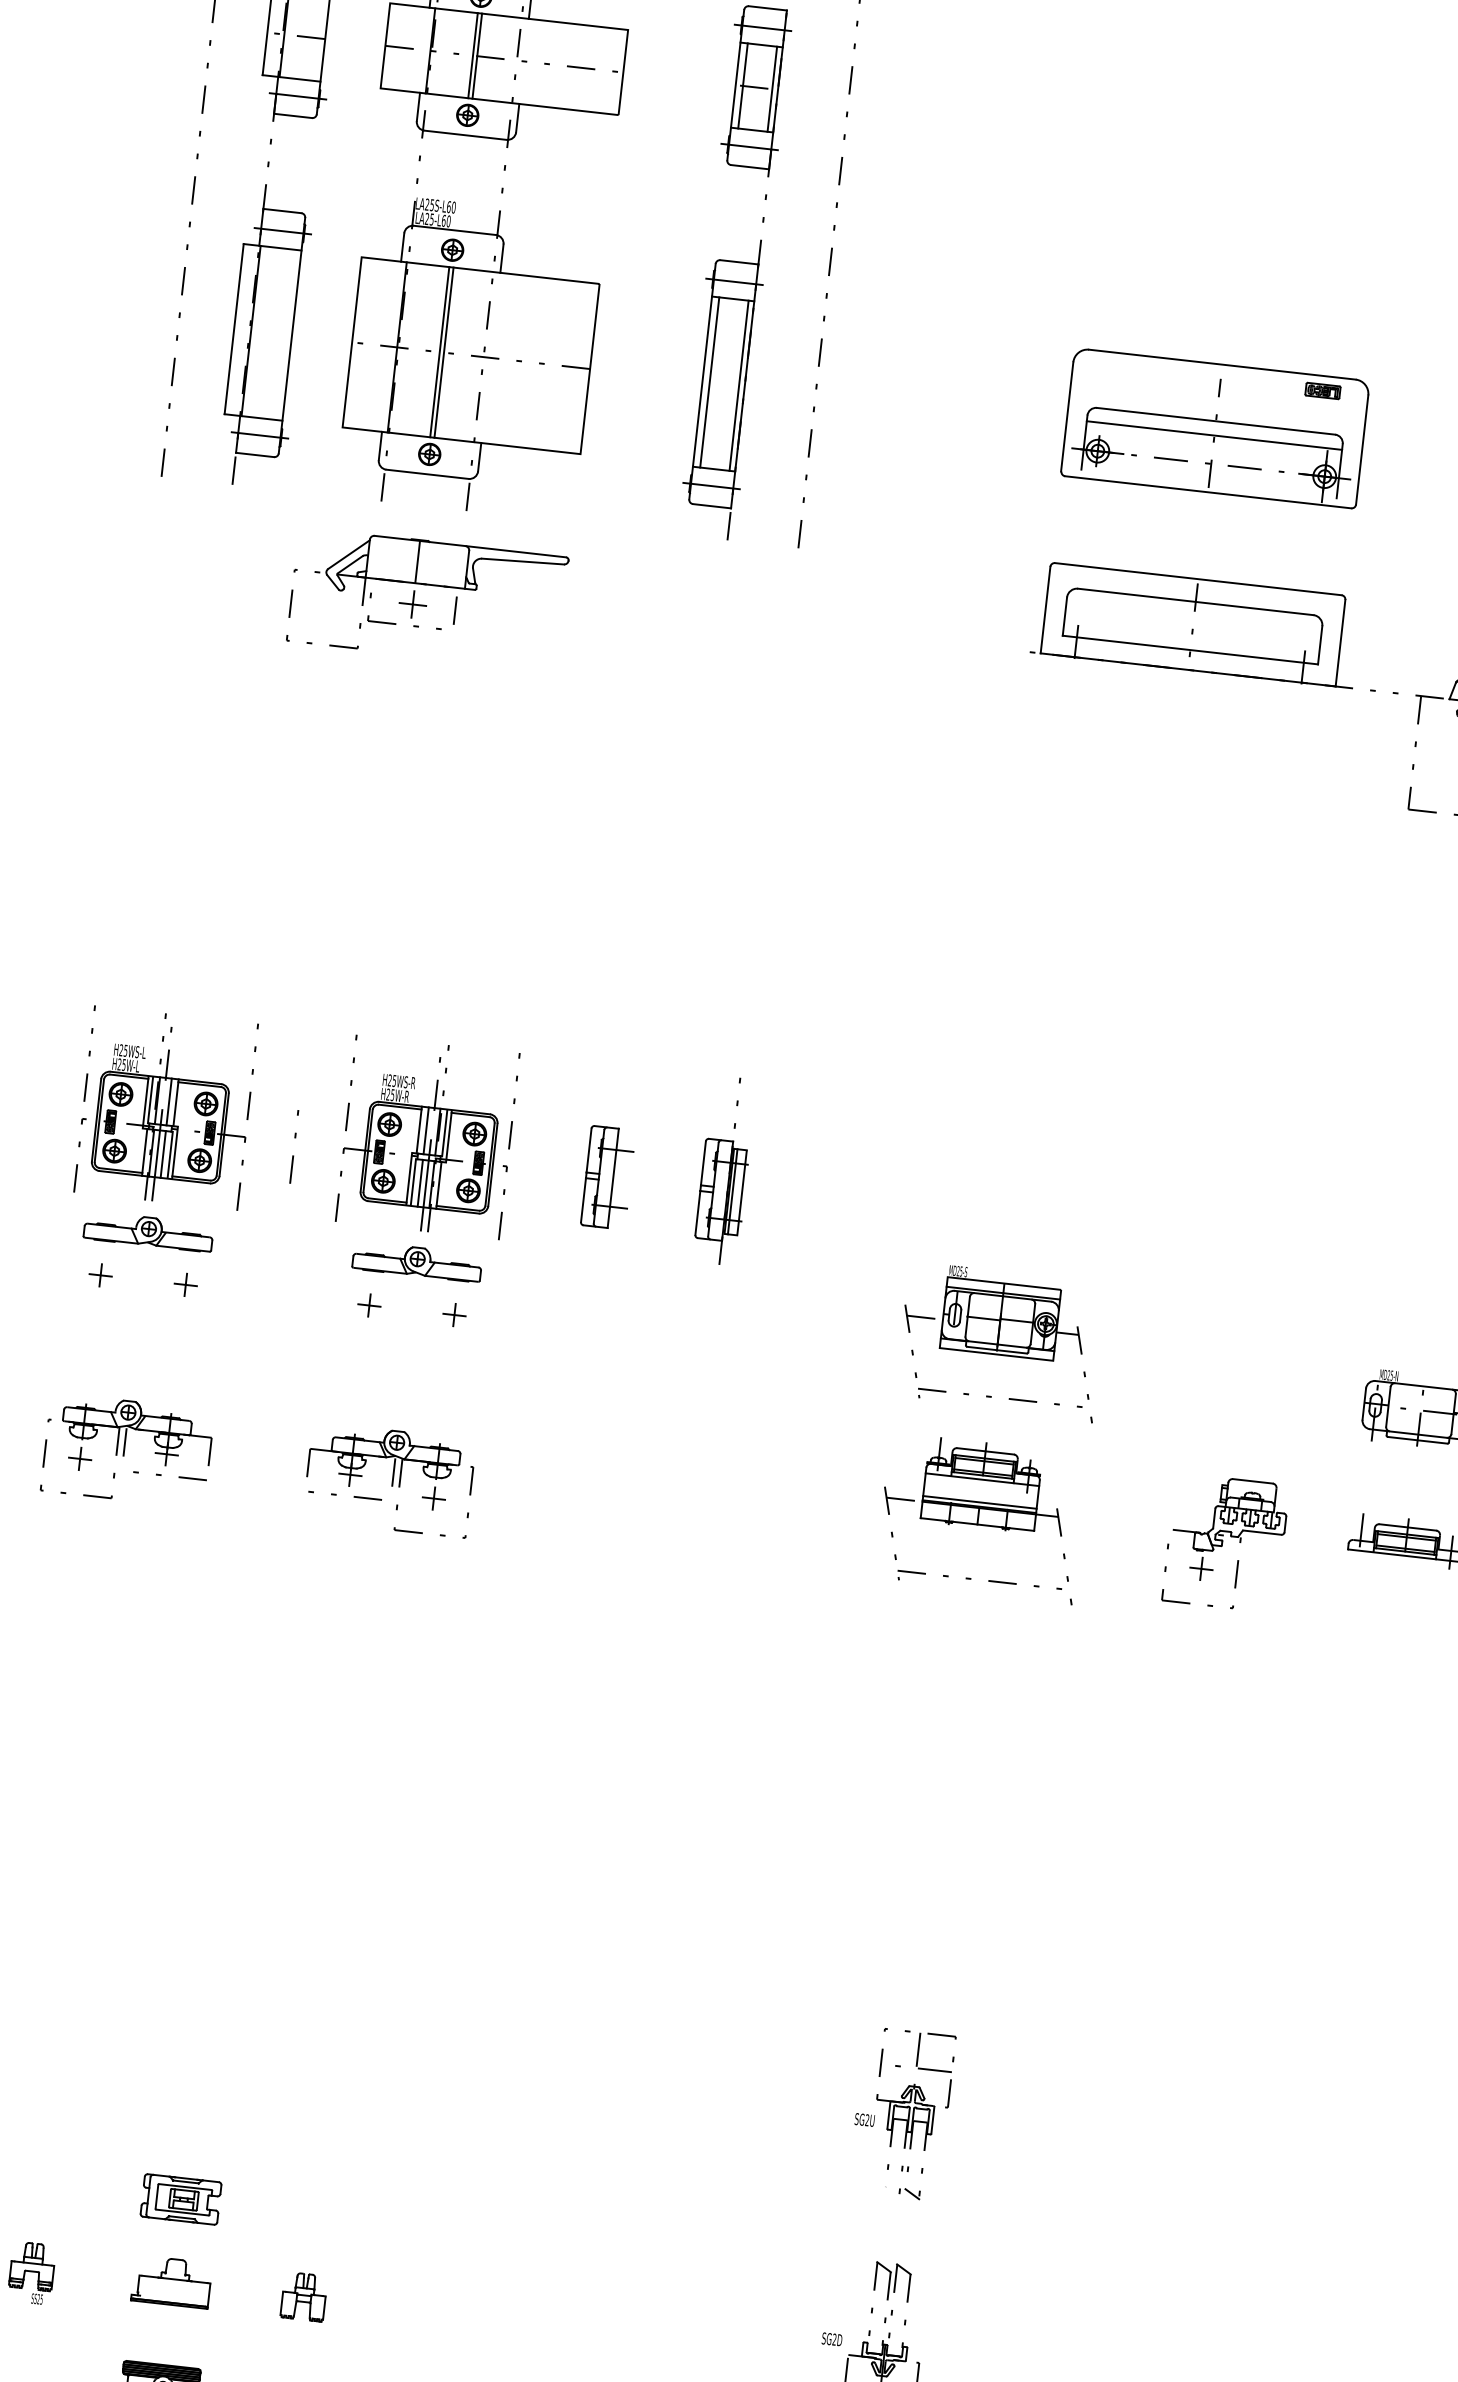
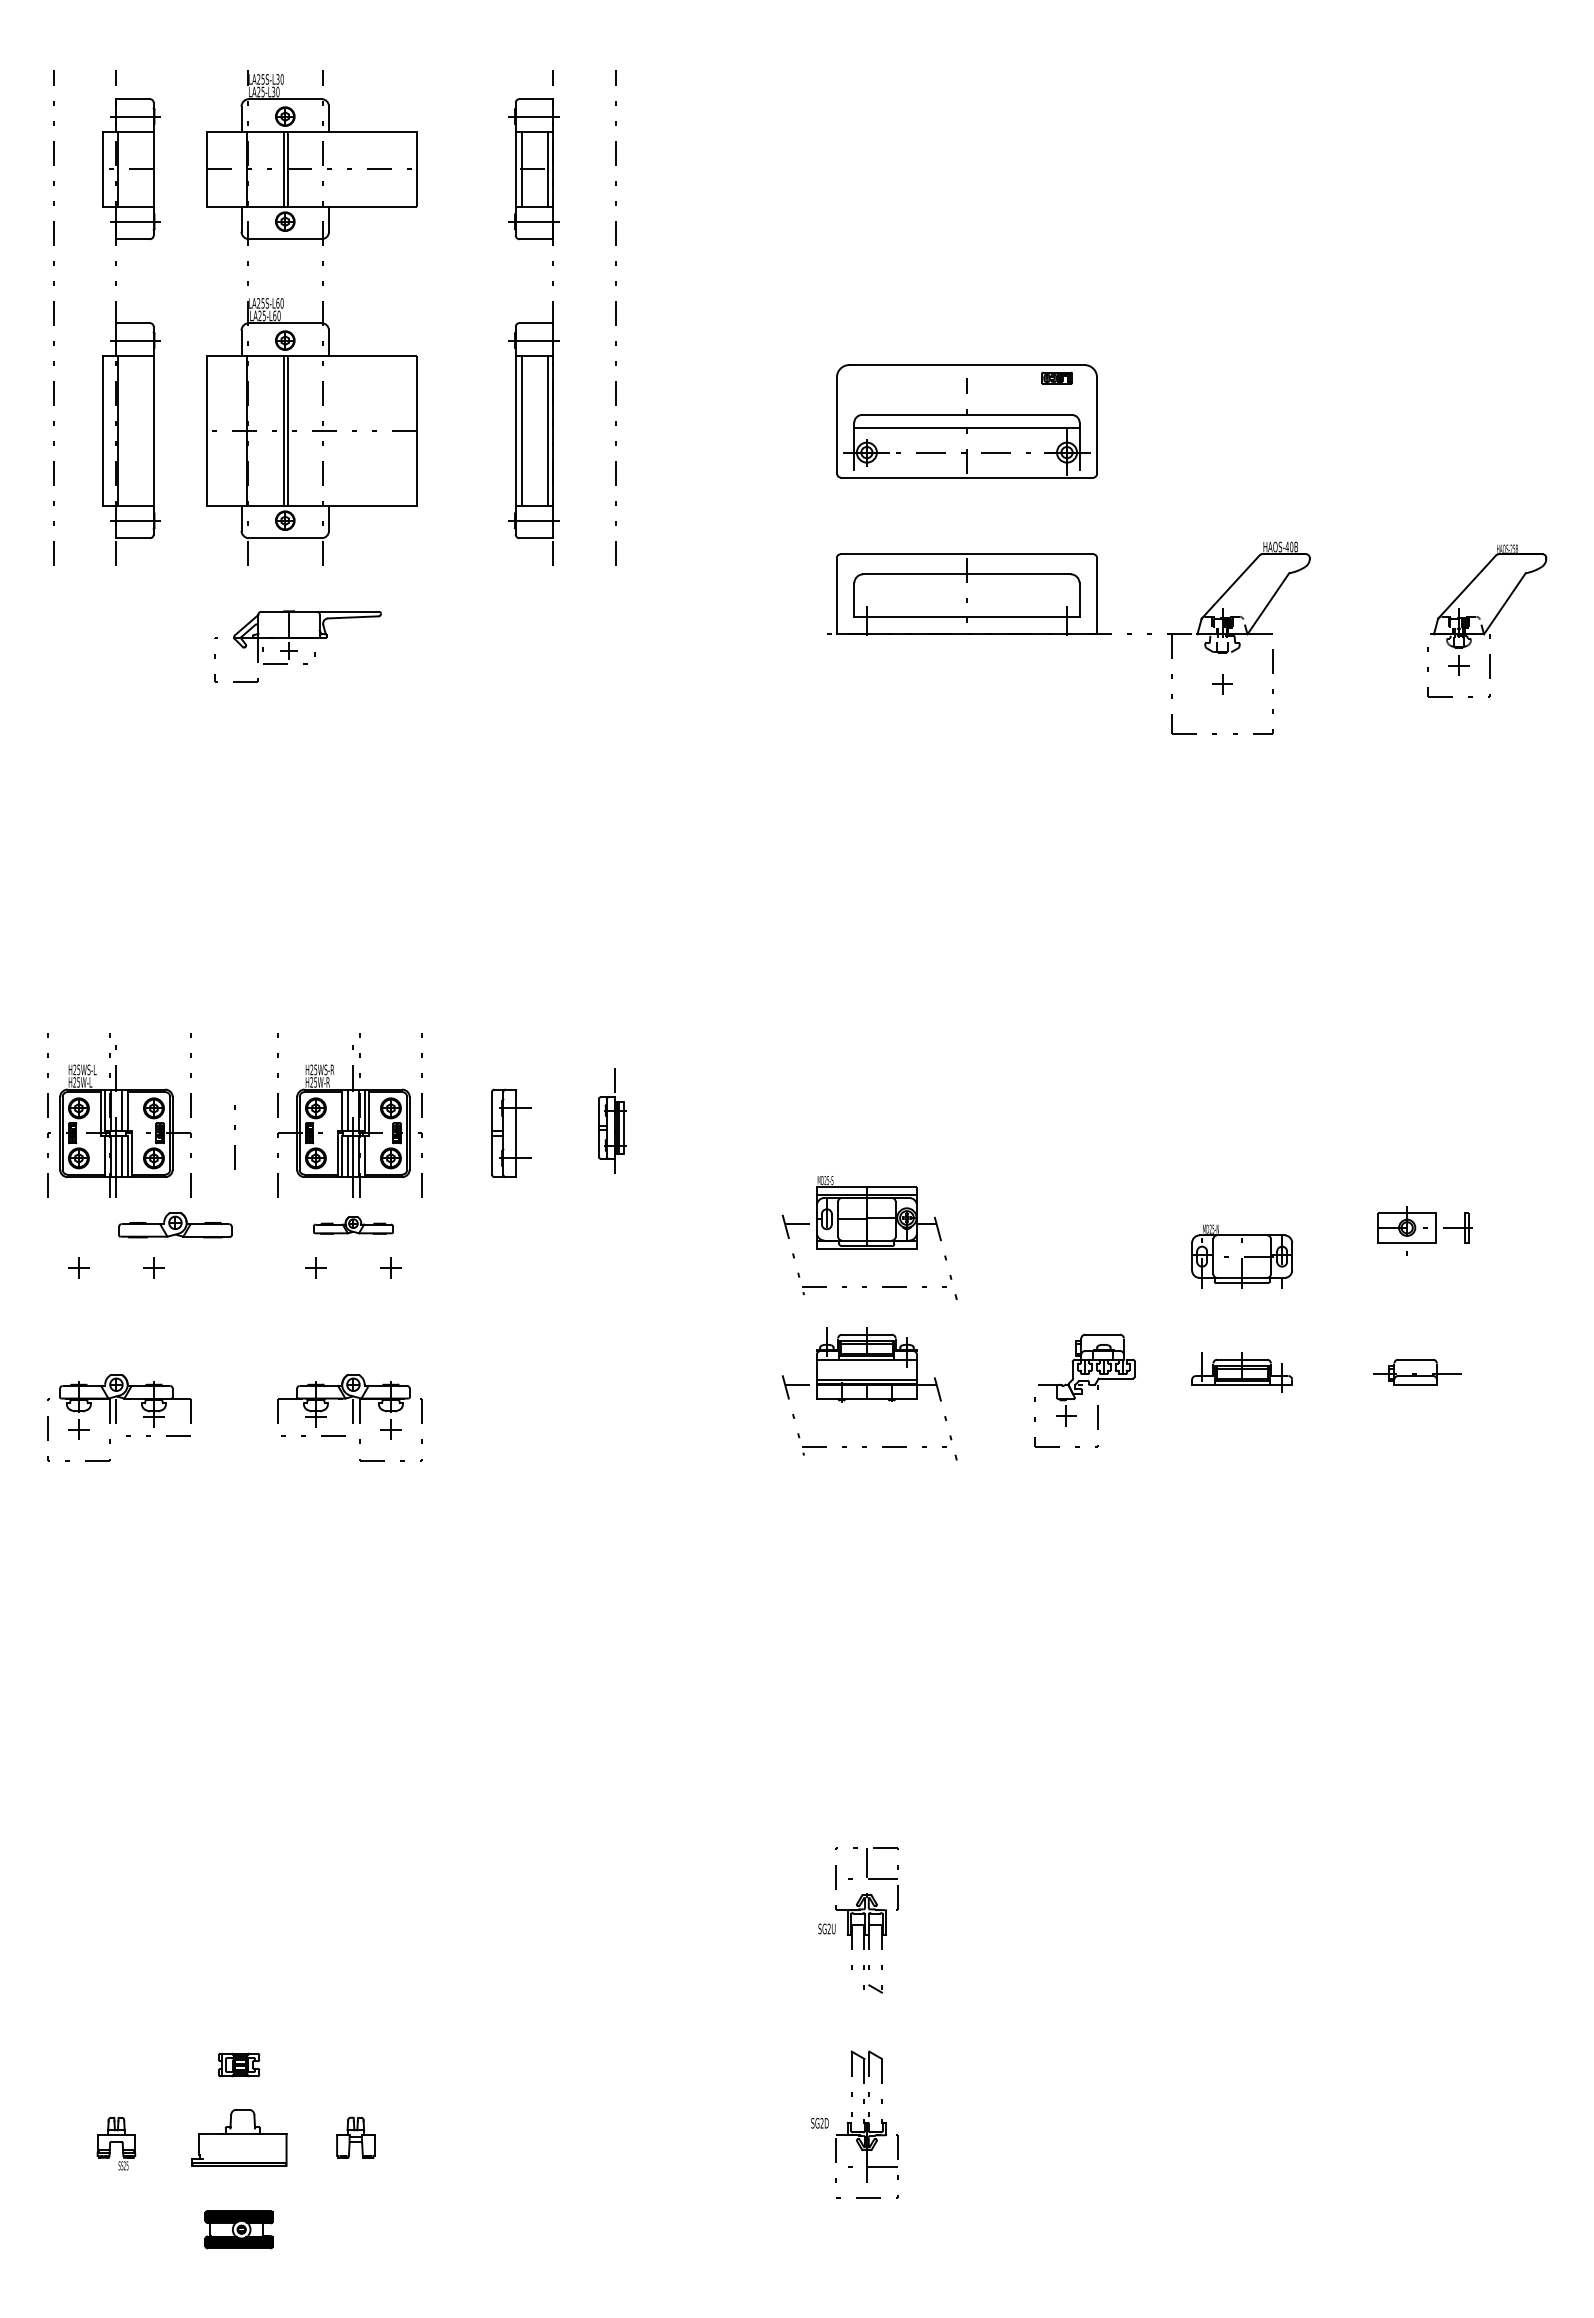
part: (427, 598) -> (297, 646), size x0.7
part: (725, 1170) -> (612, 1115), size x0.7
part: (148, 1232) -> (175, 1225), moved
part: (417, 1262) -> (353, 1225), size x0.7
part: (180, 2198) -> (238, 2064), size x0.6
part: (171, 2281) -> (238, 2137), size x1.4

